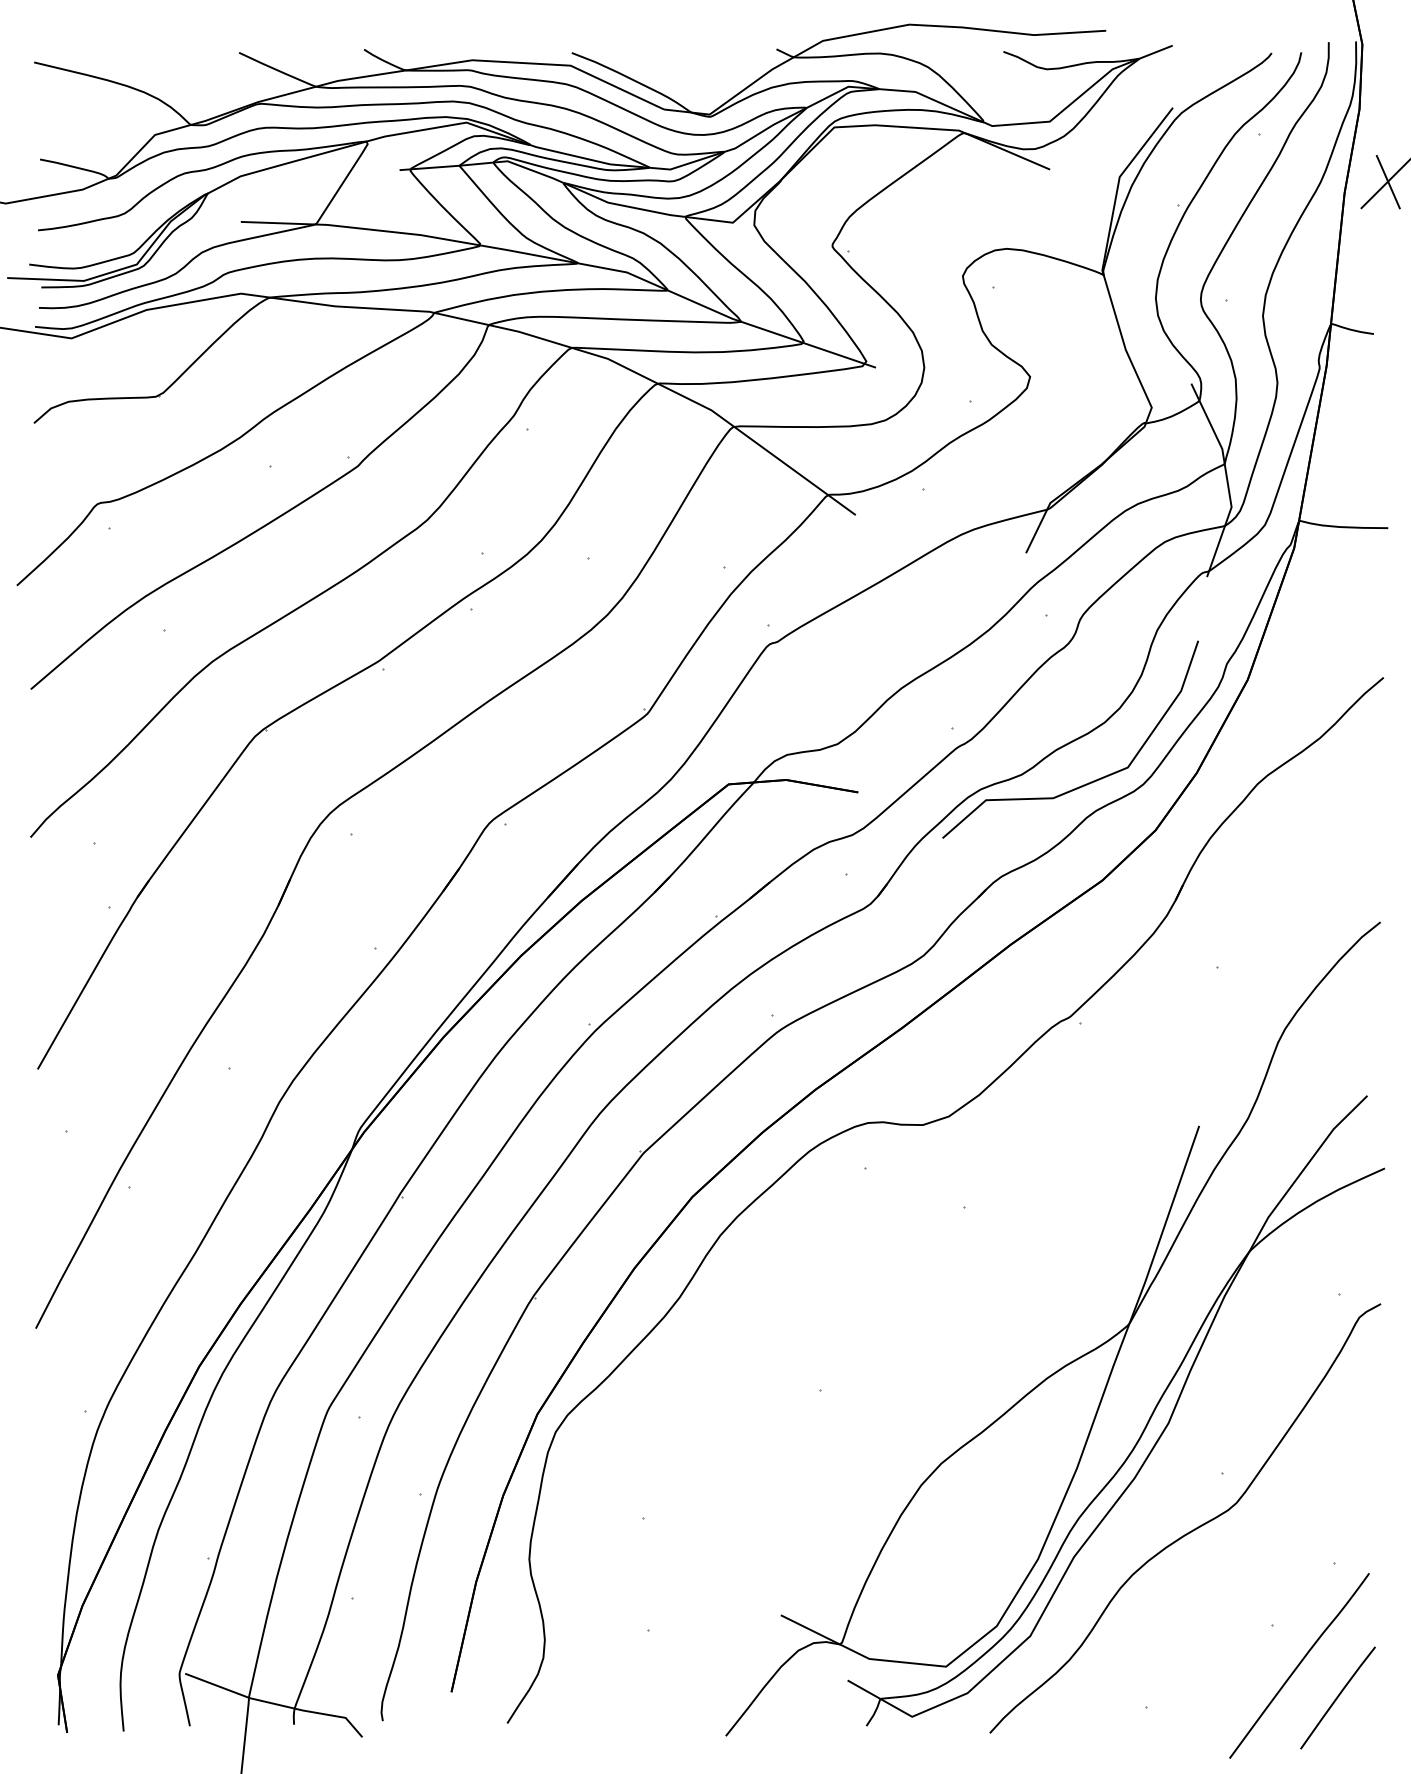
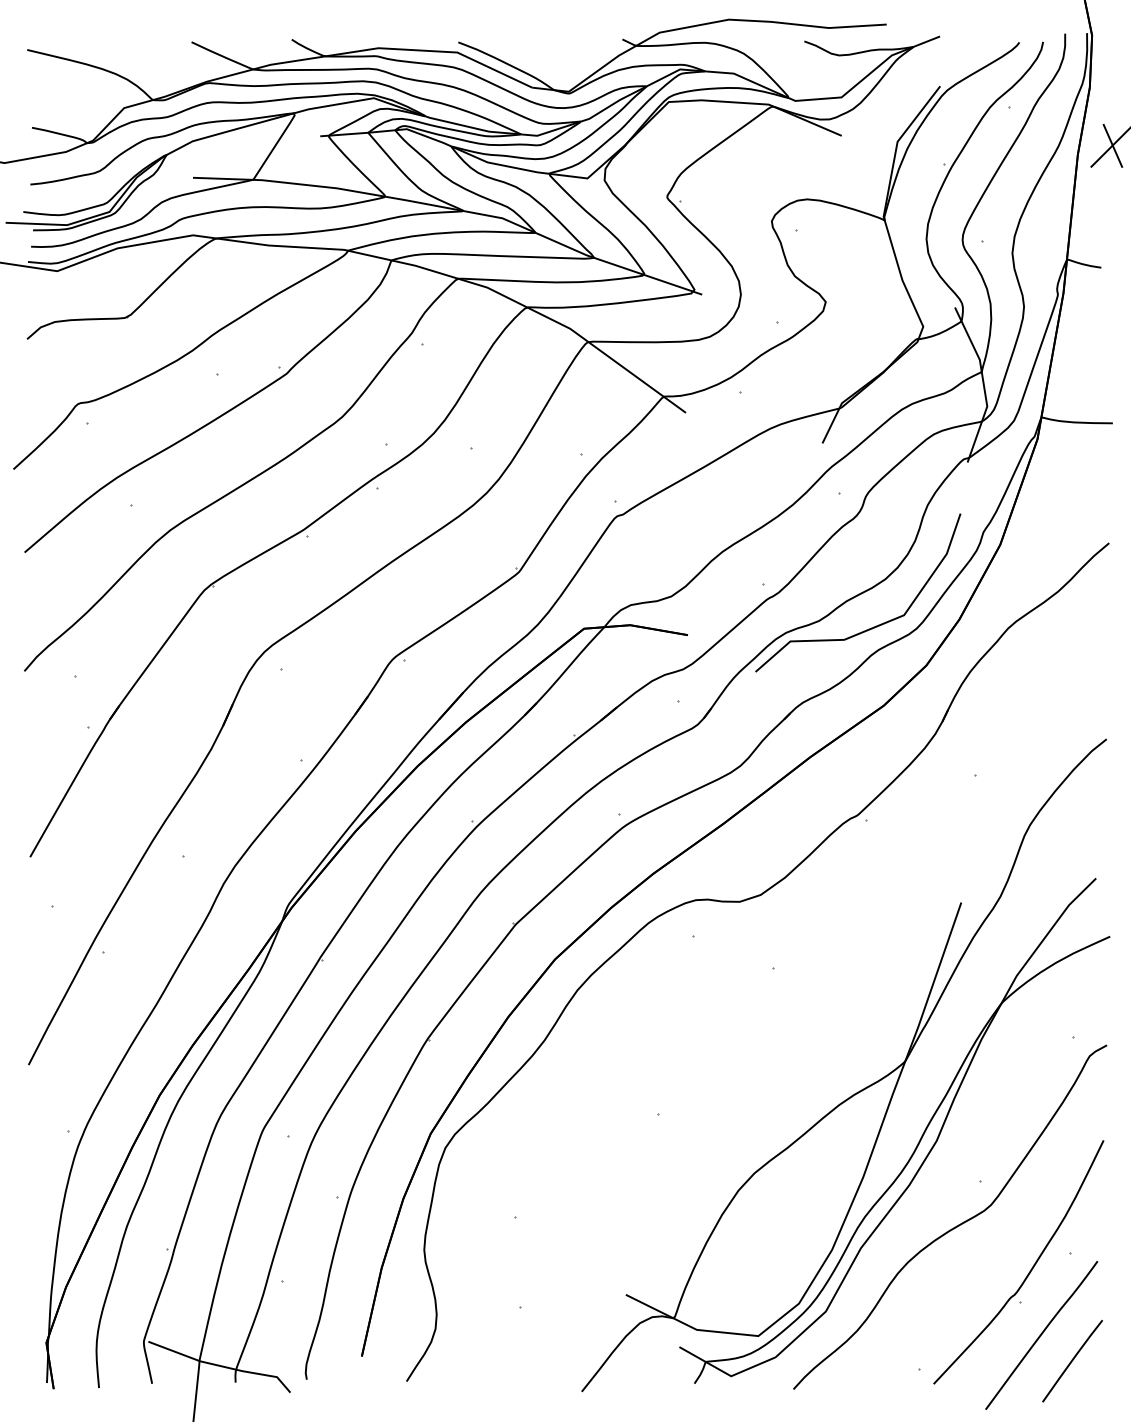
curve: (1284, 1585) -> (1029, 1270), added

